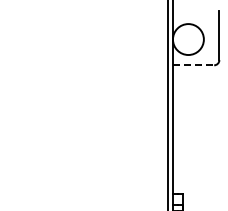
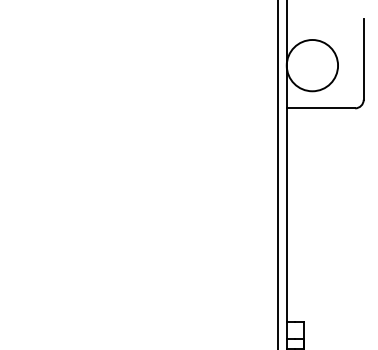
line: (193, 65) -> (320, 108), dashed -> solid

